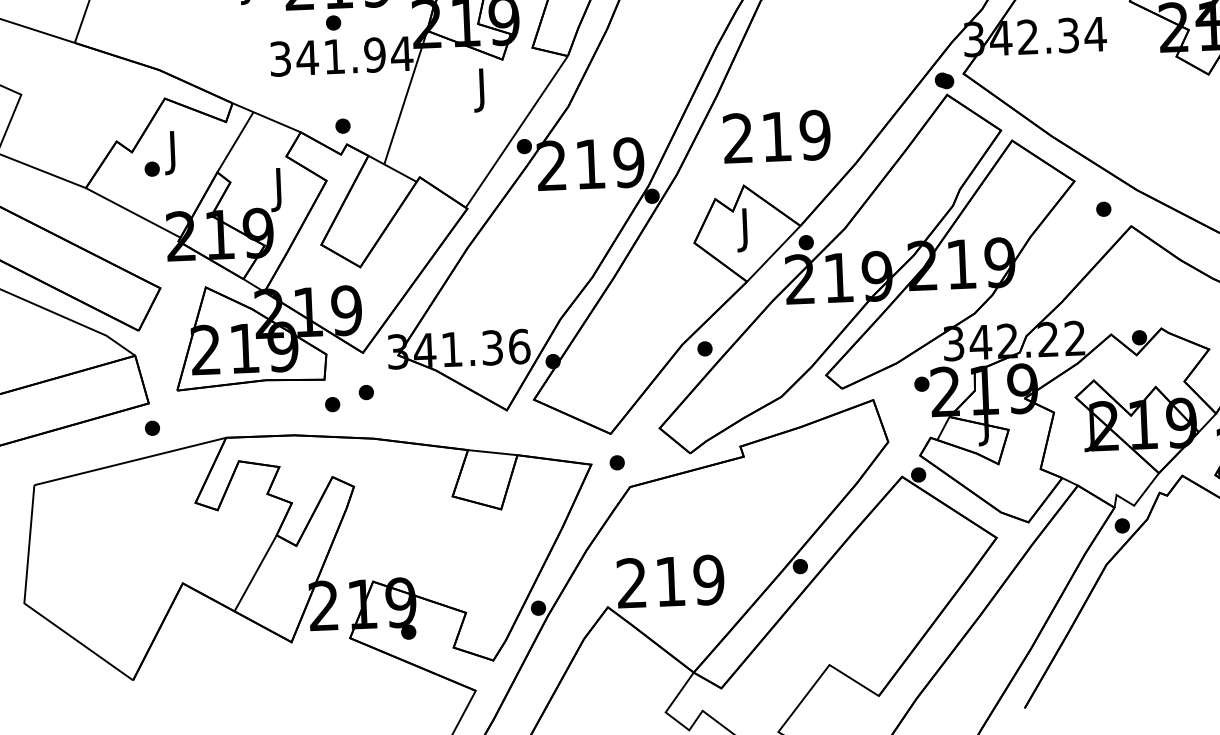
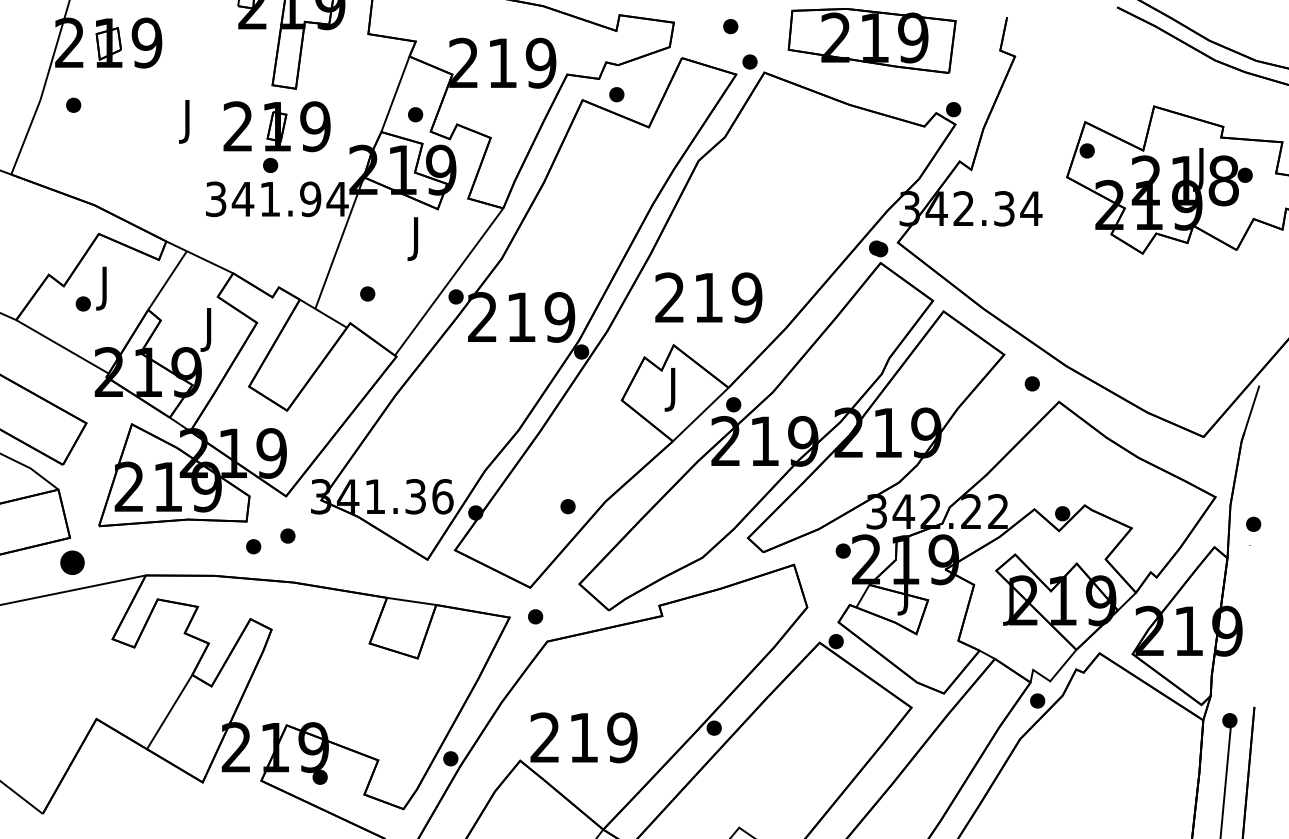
part: (342, 125) -> (367, 293), moved
part: (704, 348) -> (567, 506), moved
part: (152, 427) -> (72, 562), size x1.6

